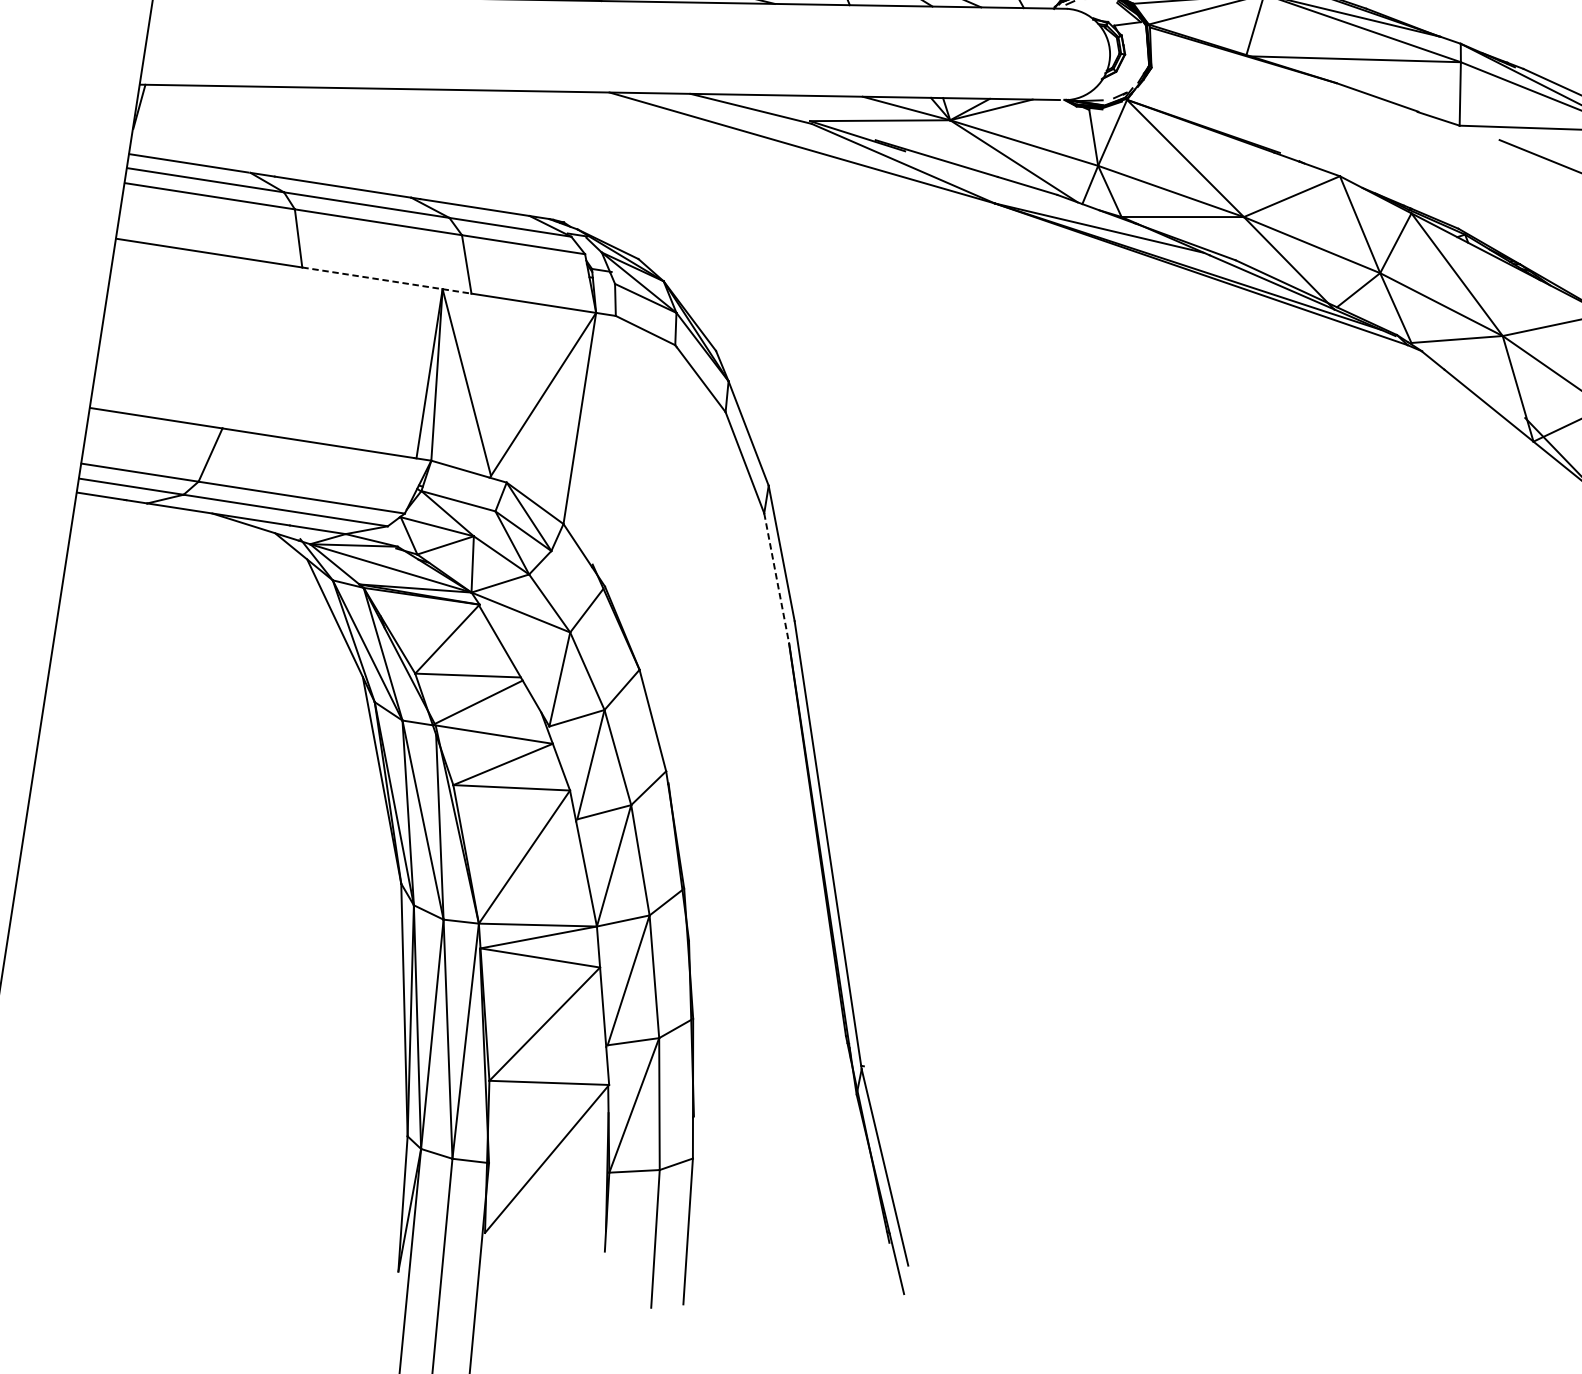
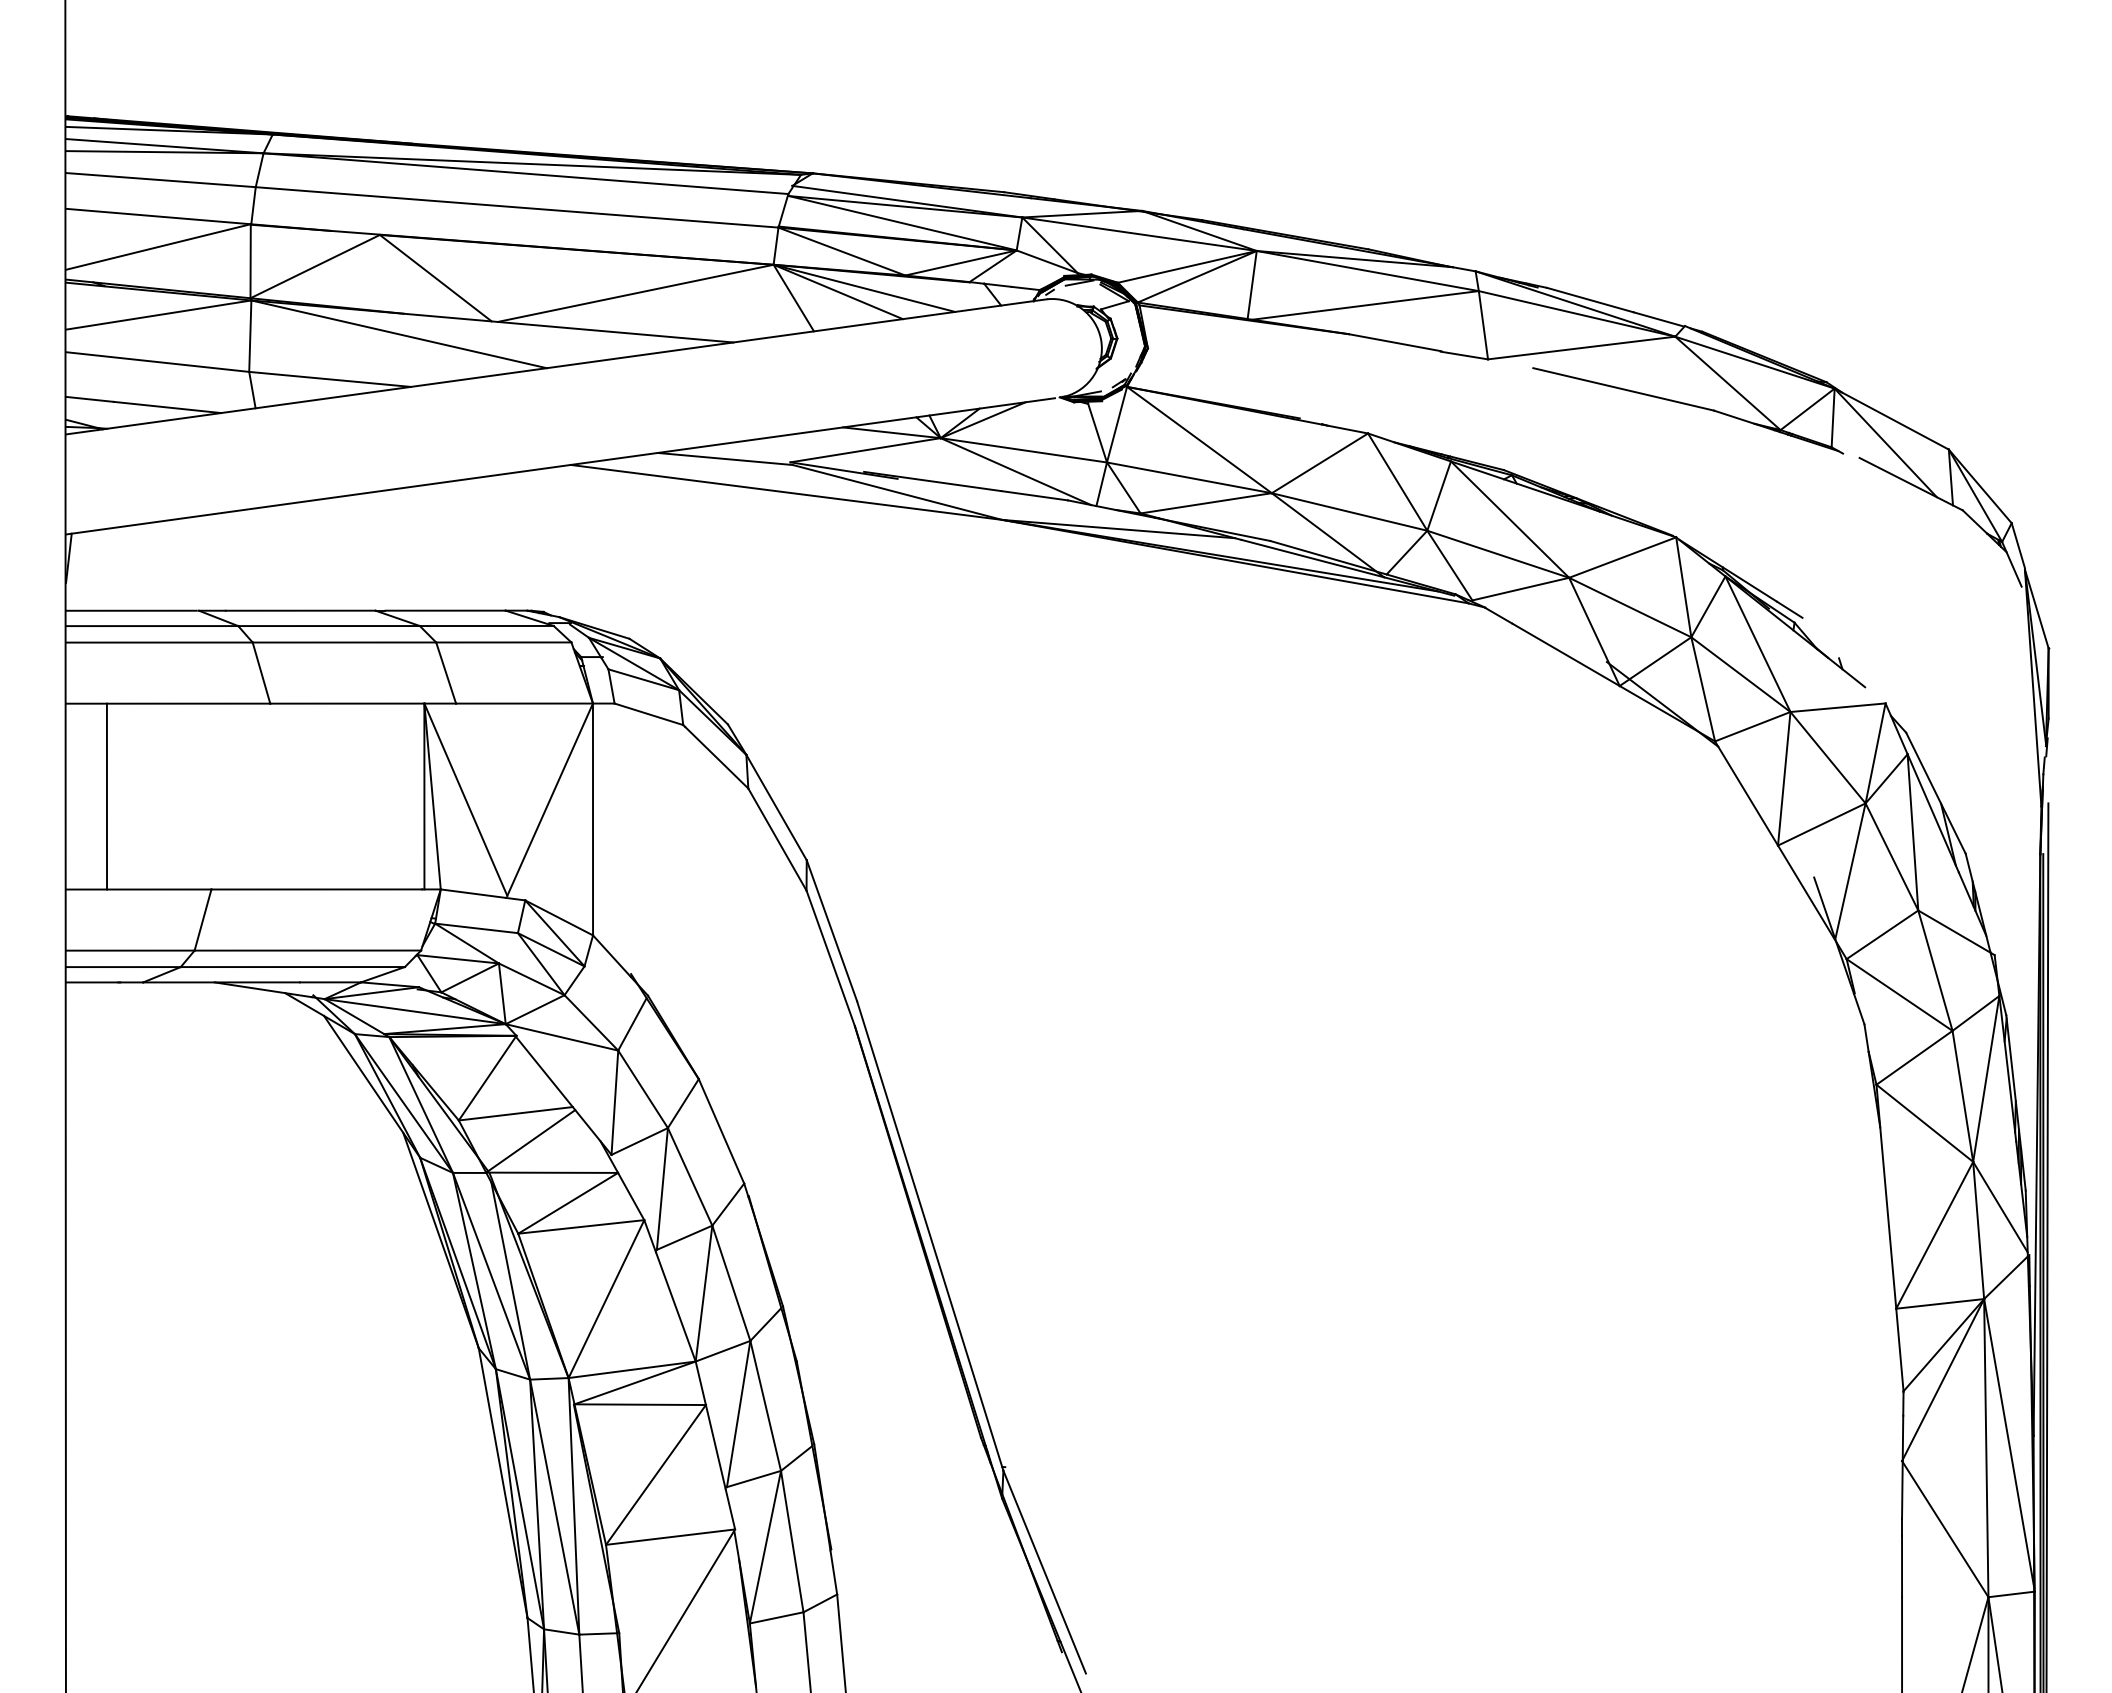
line: (387, 280) -> (363, 703), dashed -> solid
line: (140, 328) -> (106, 796), added
line: (776, 578) -> (830, 958), dashed -> solid

